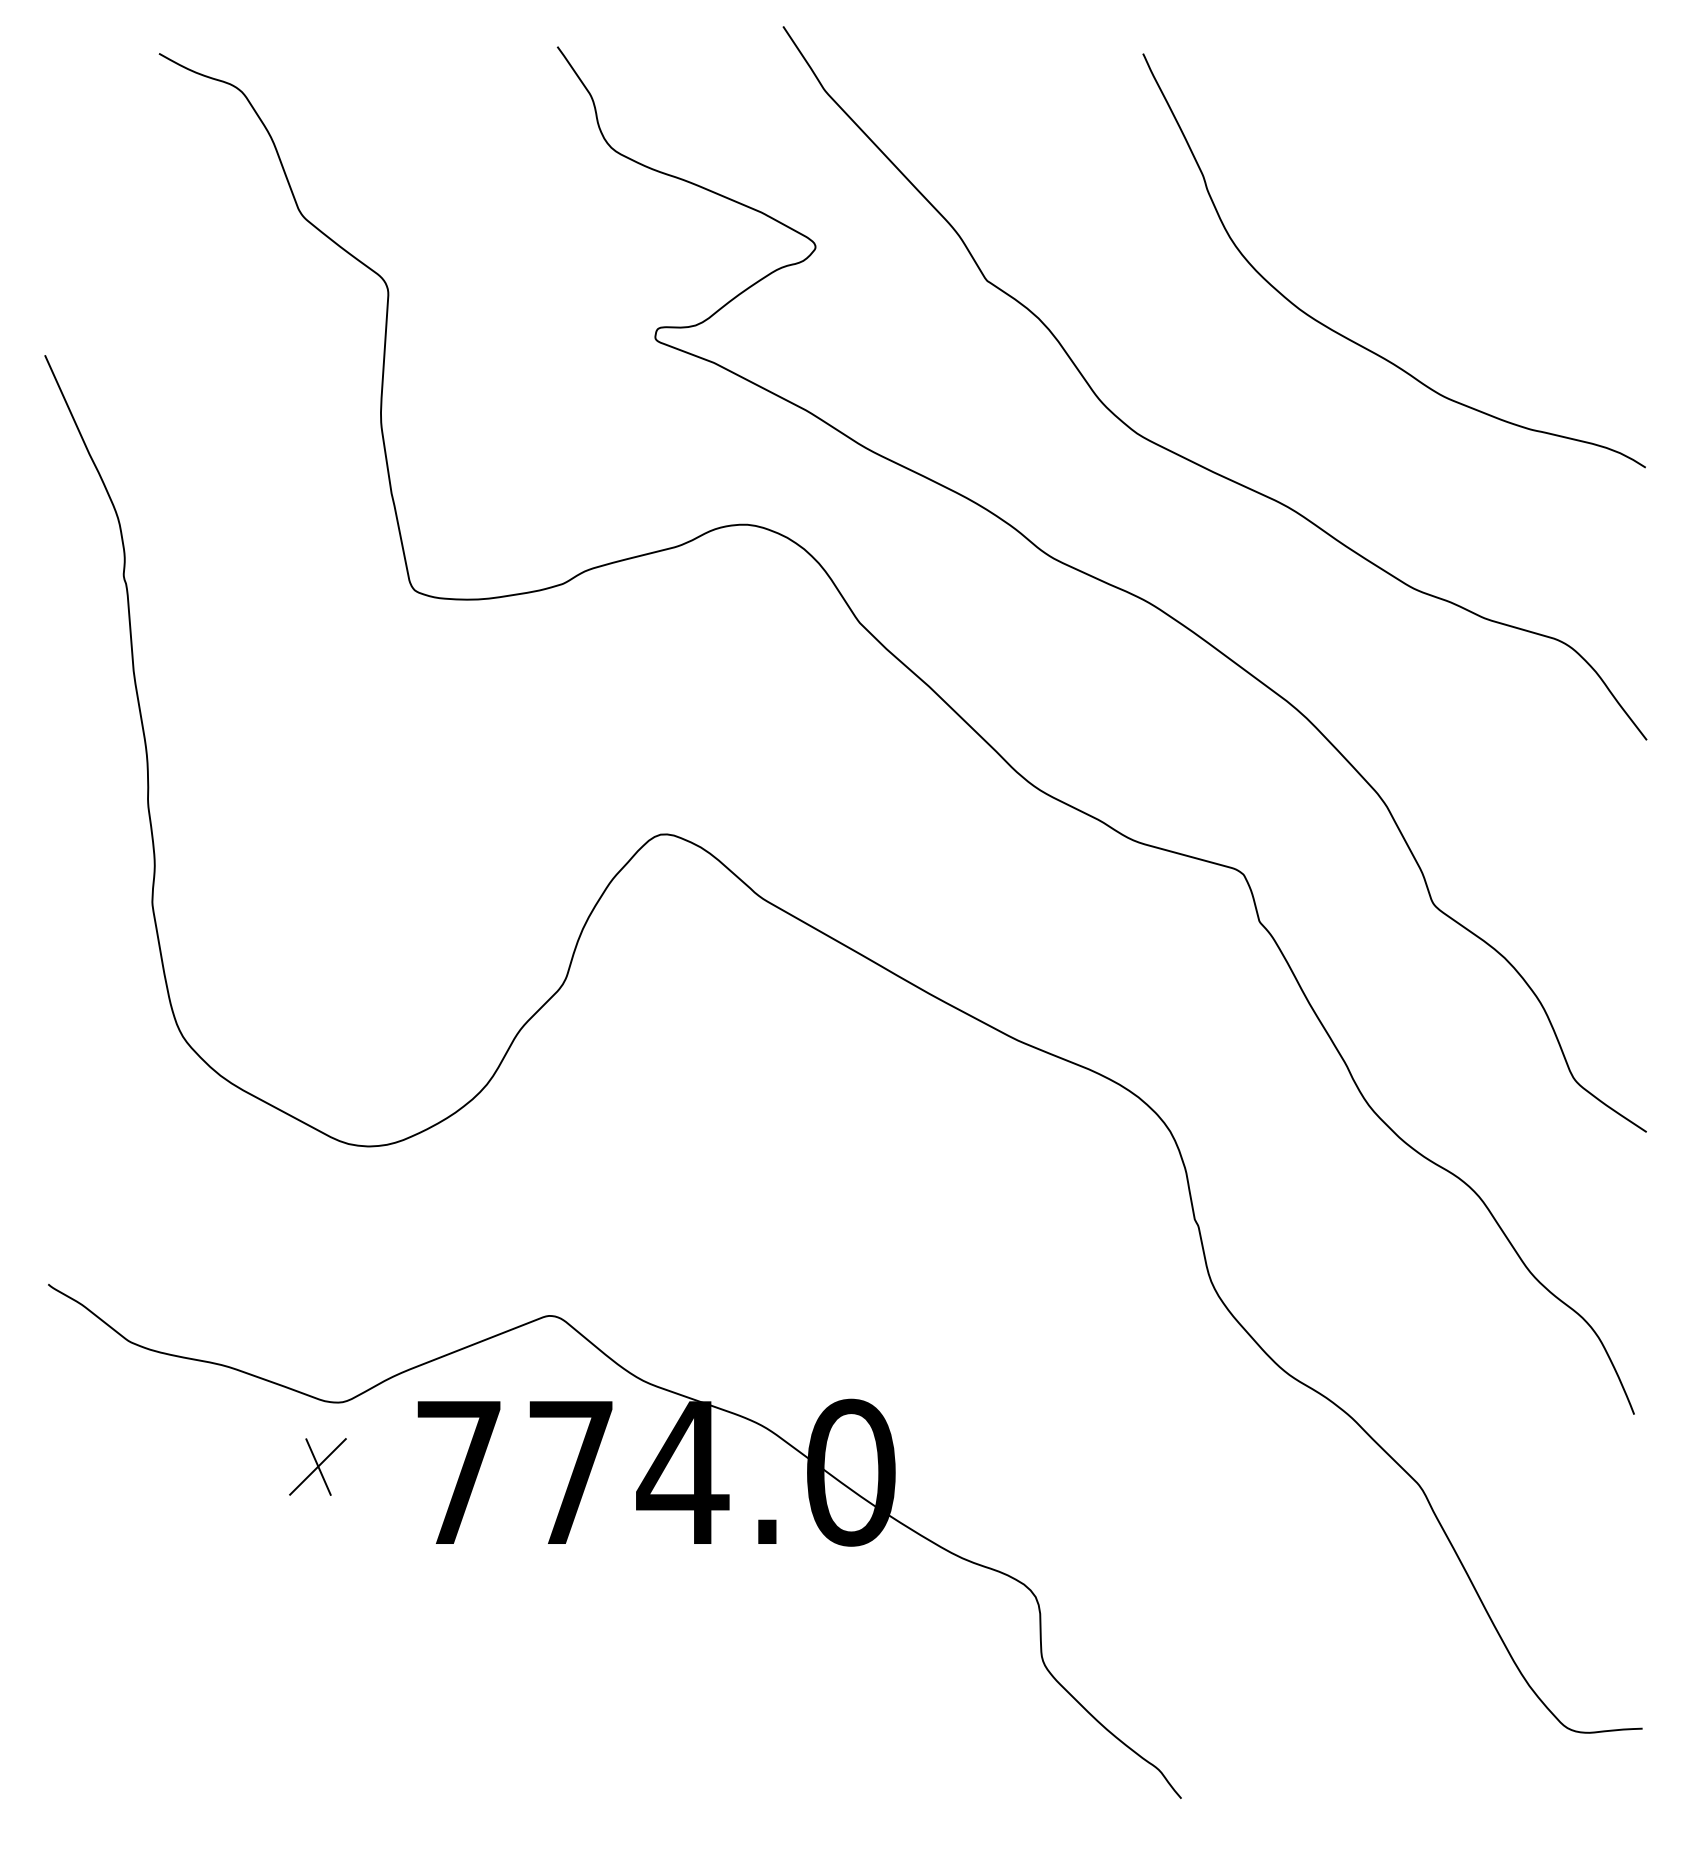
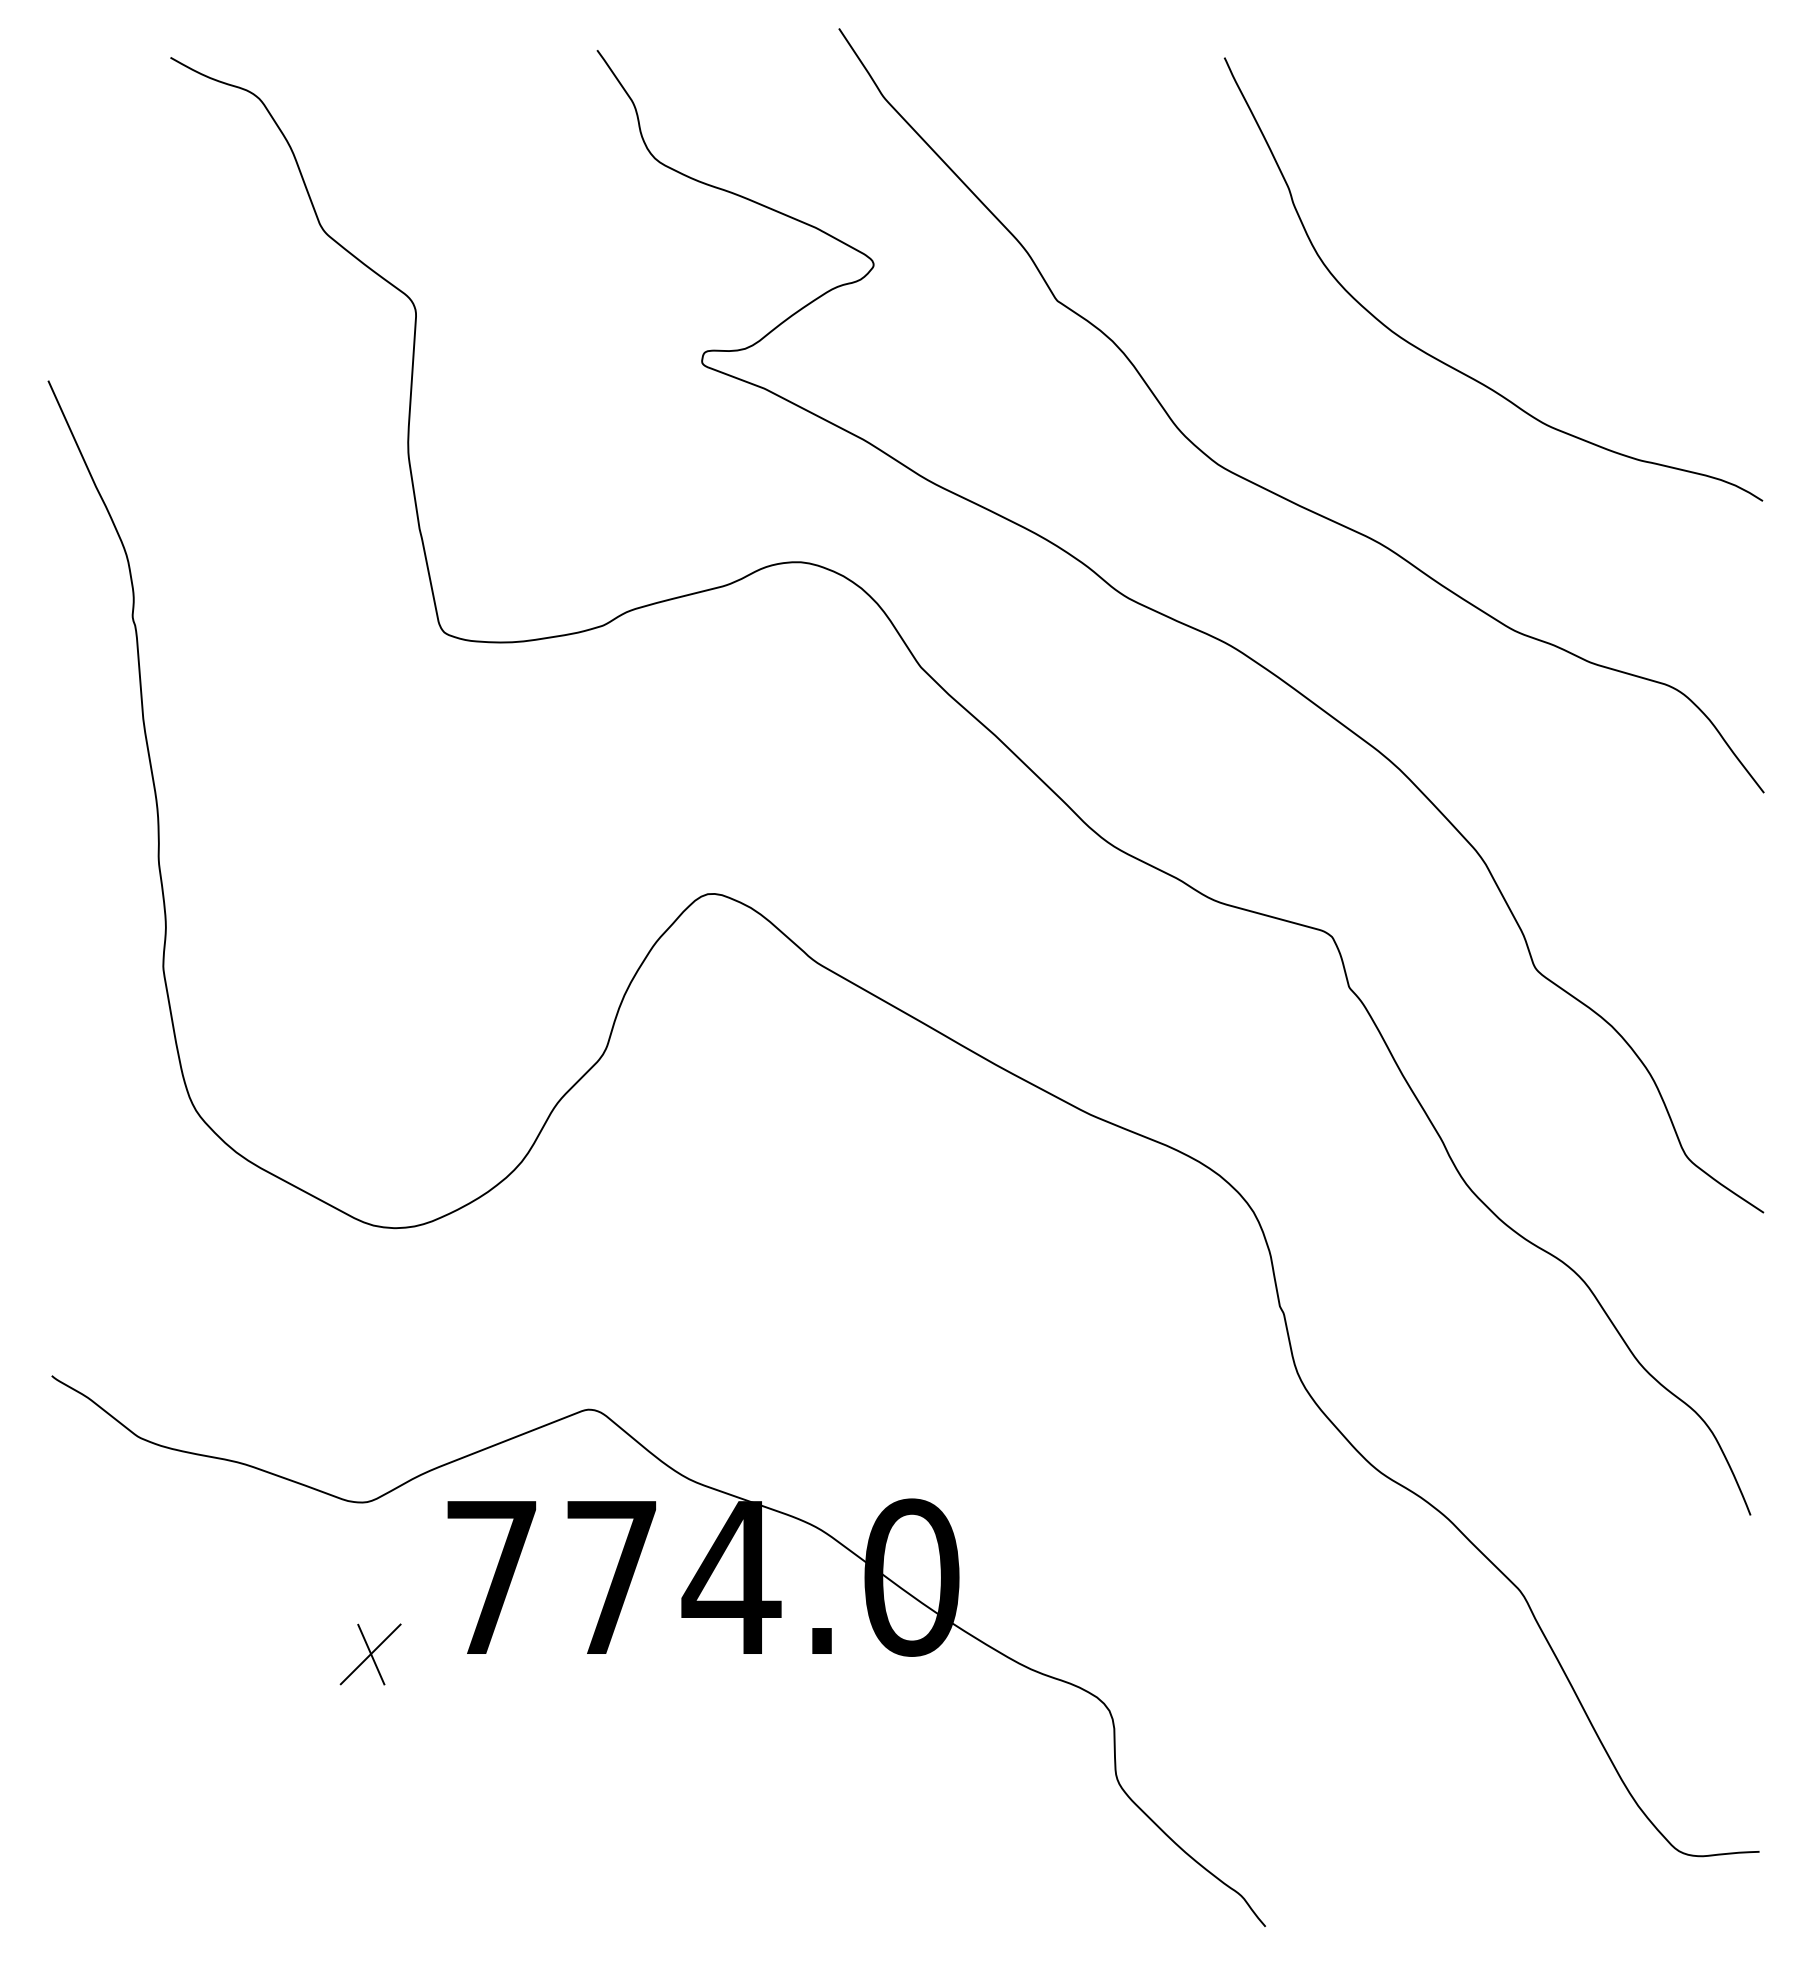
part: (317, 1466) -> (370, 1654), moved

